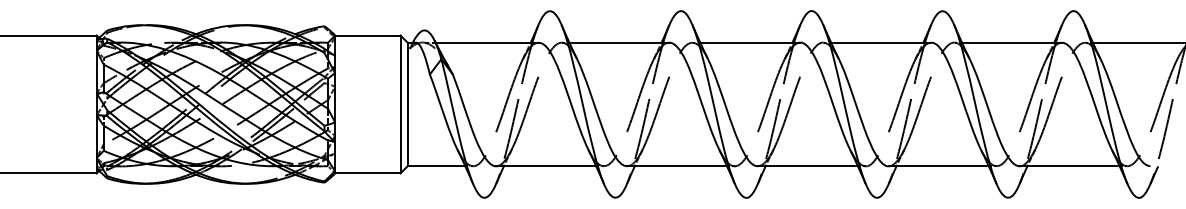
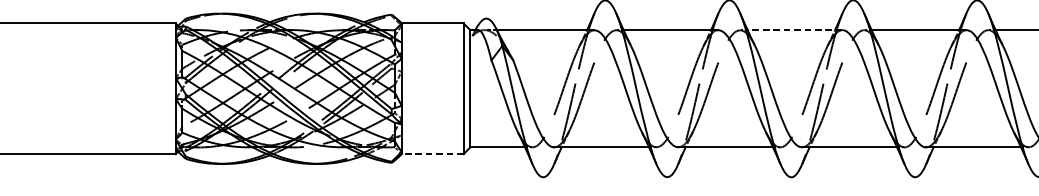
line: (749, 42) -> (794, 30), solid -> dashed
line: (367, 173) -> (432, 154), solid -> dashed

